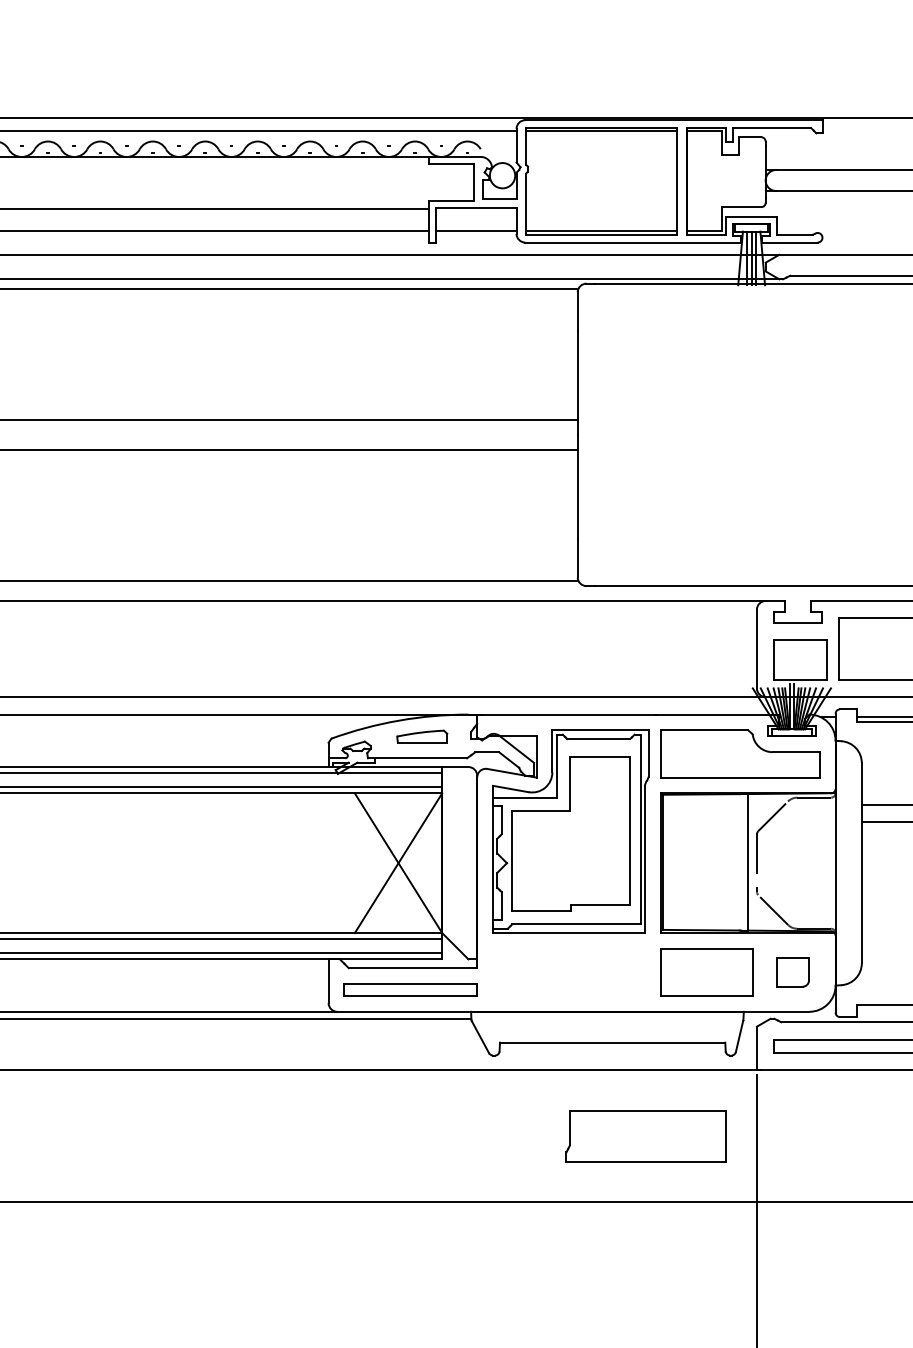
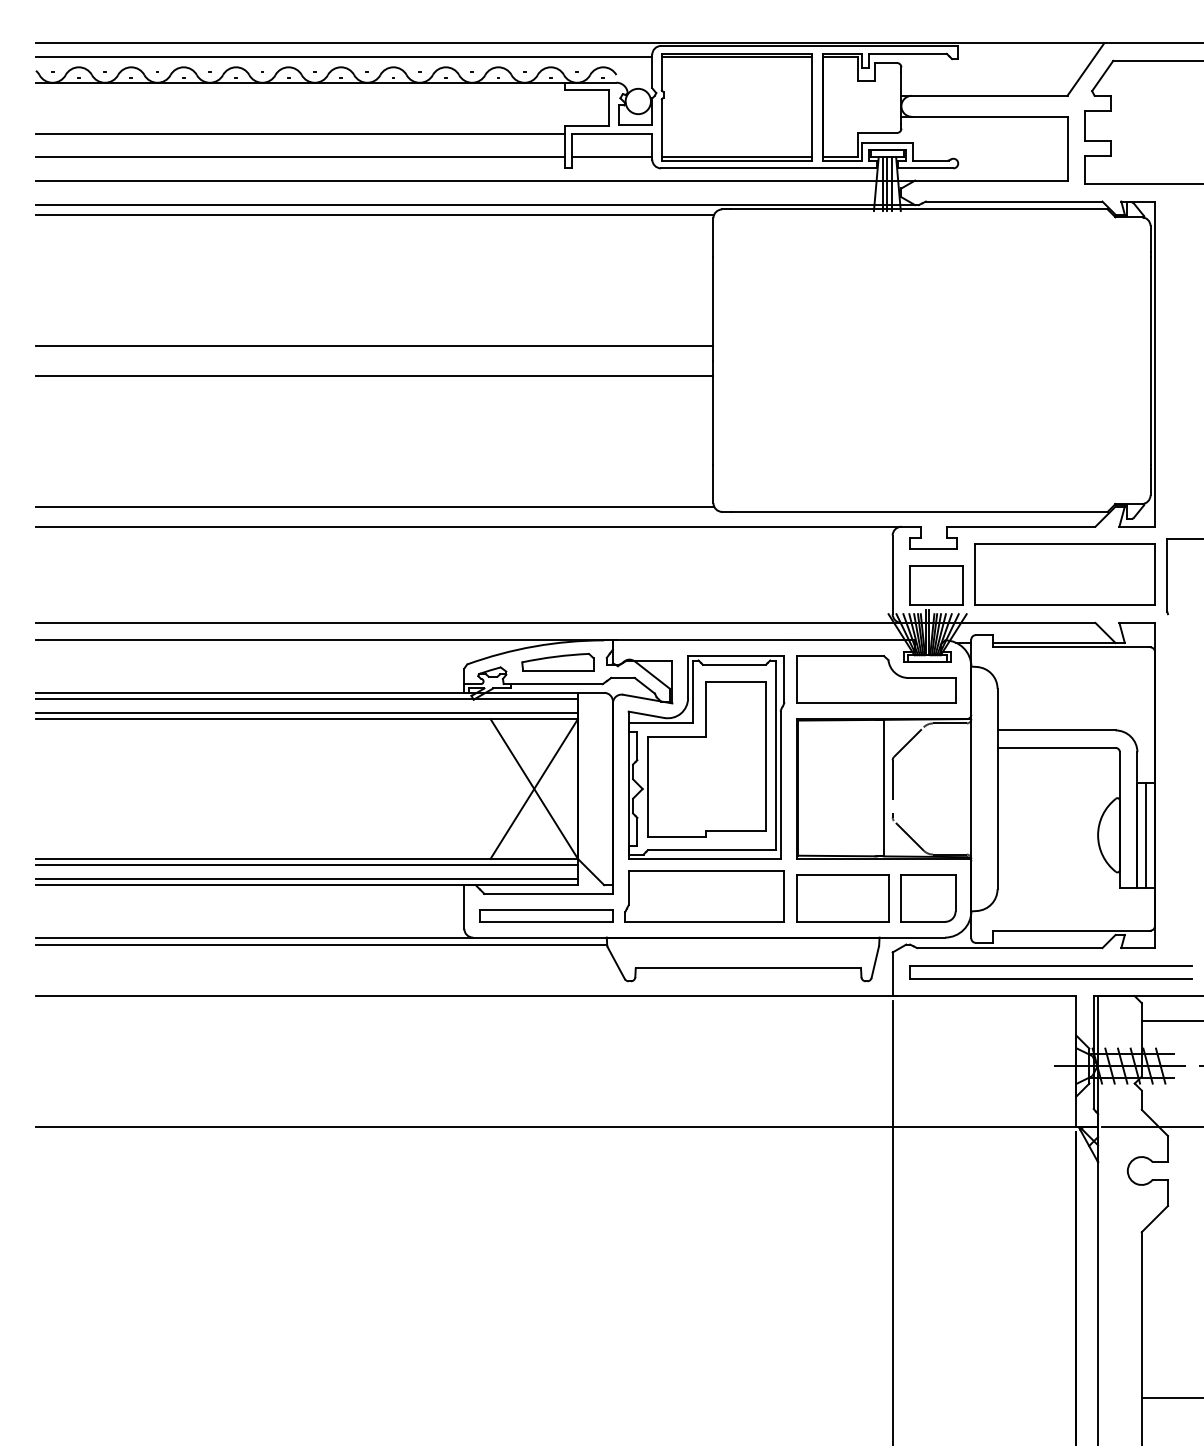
part: (421, 736) -> (557, 662), size x1.43
part: (792, 972) -> (928, 898), size x1.67
part: (645, 1136) -> (704, 896), moved

